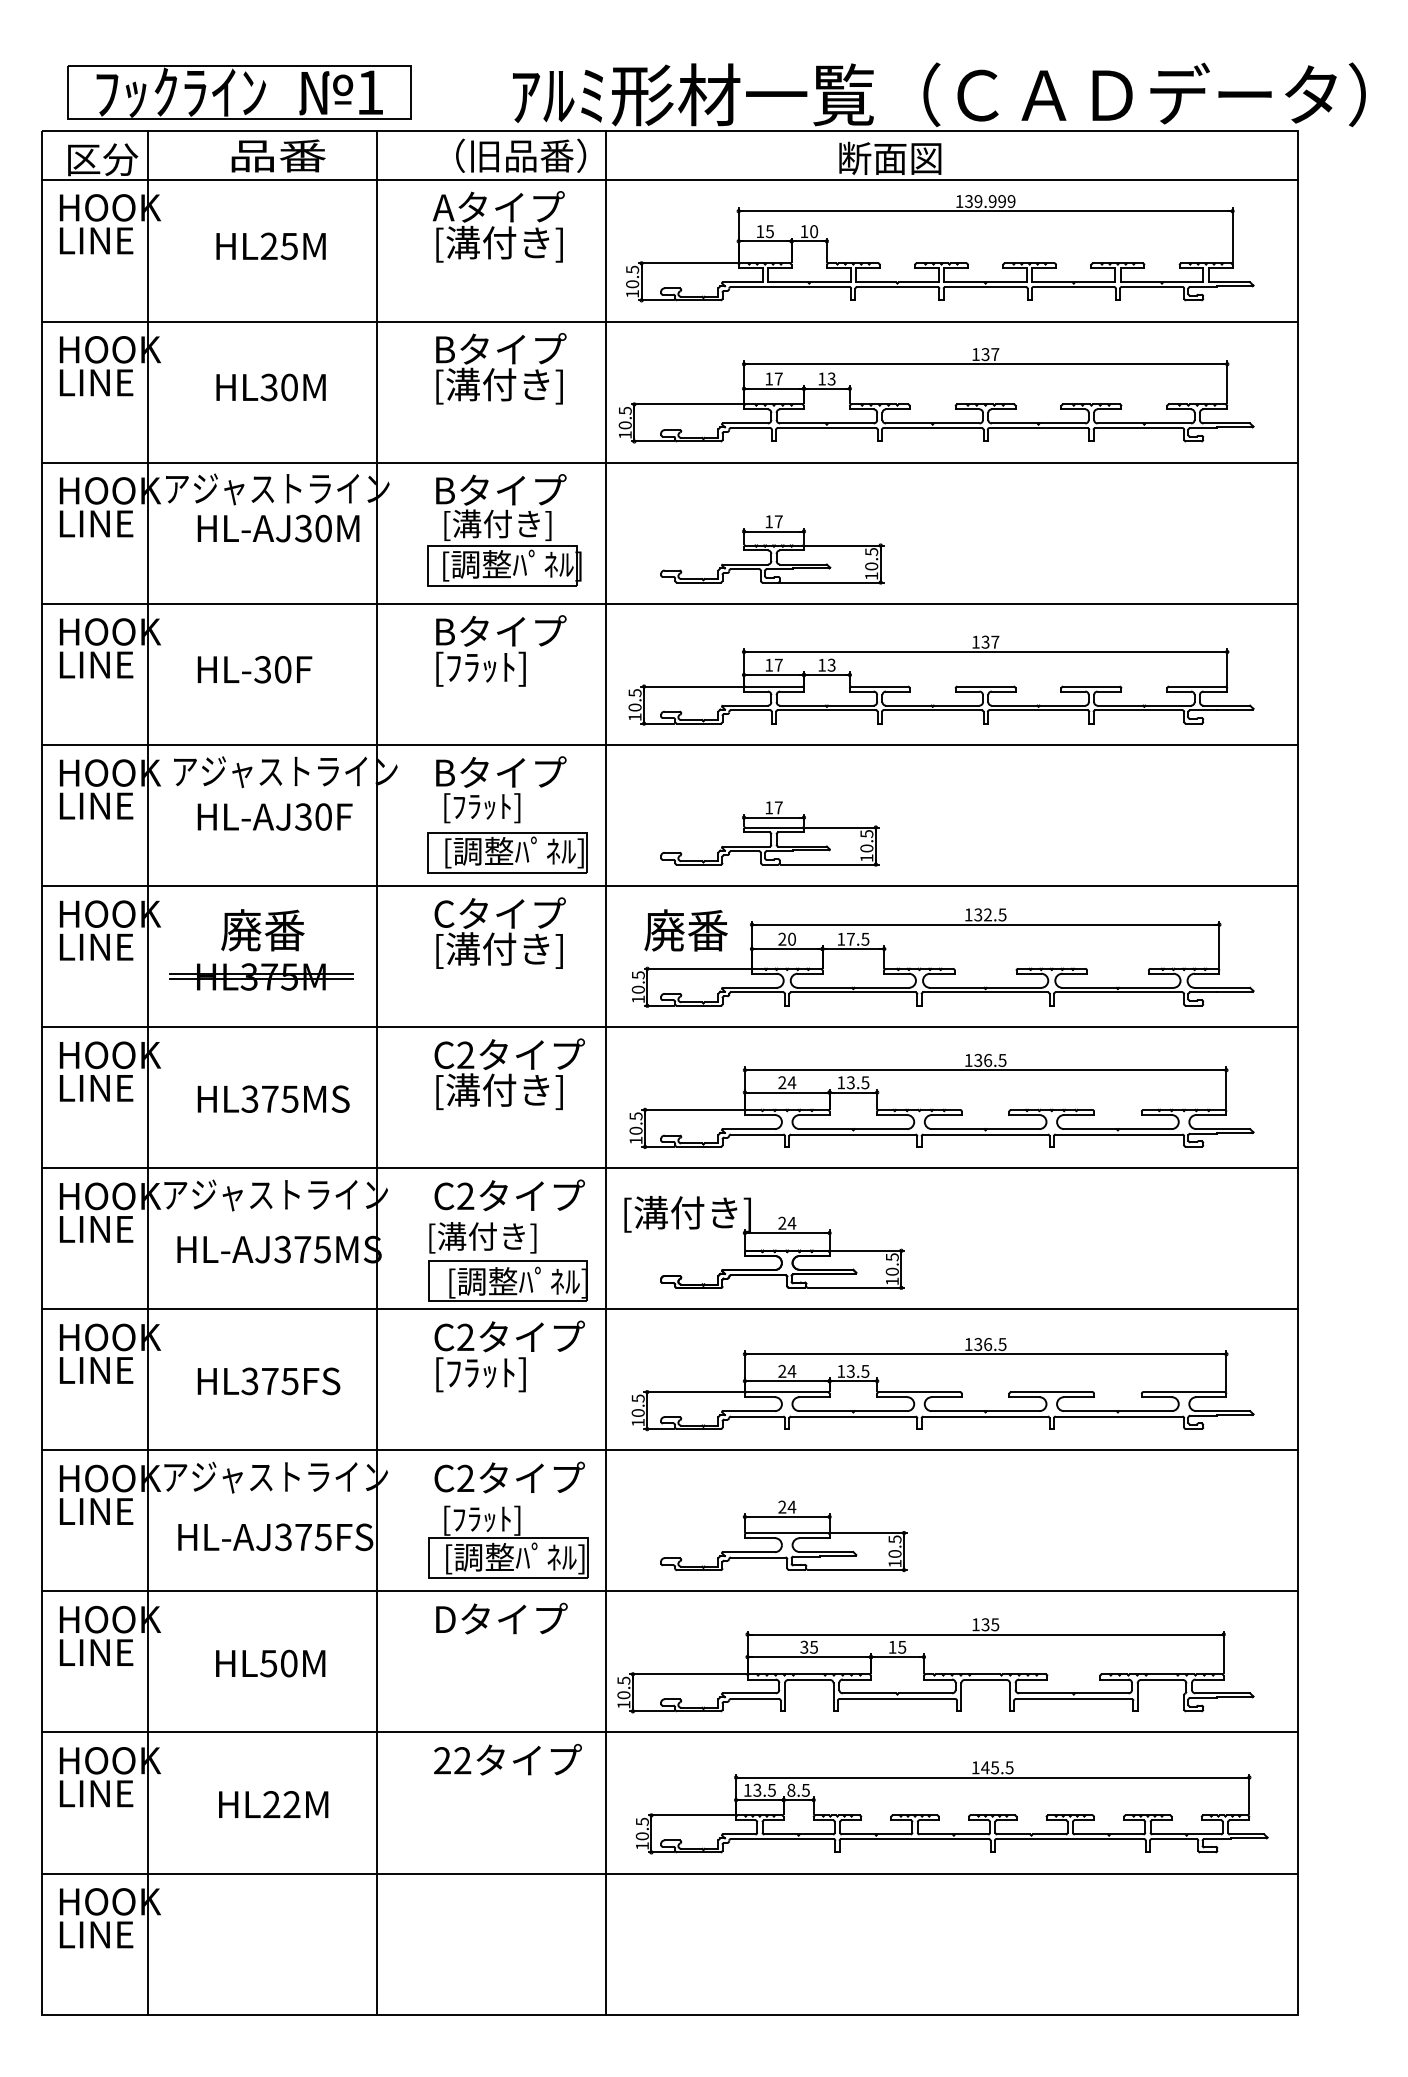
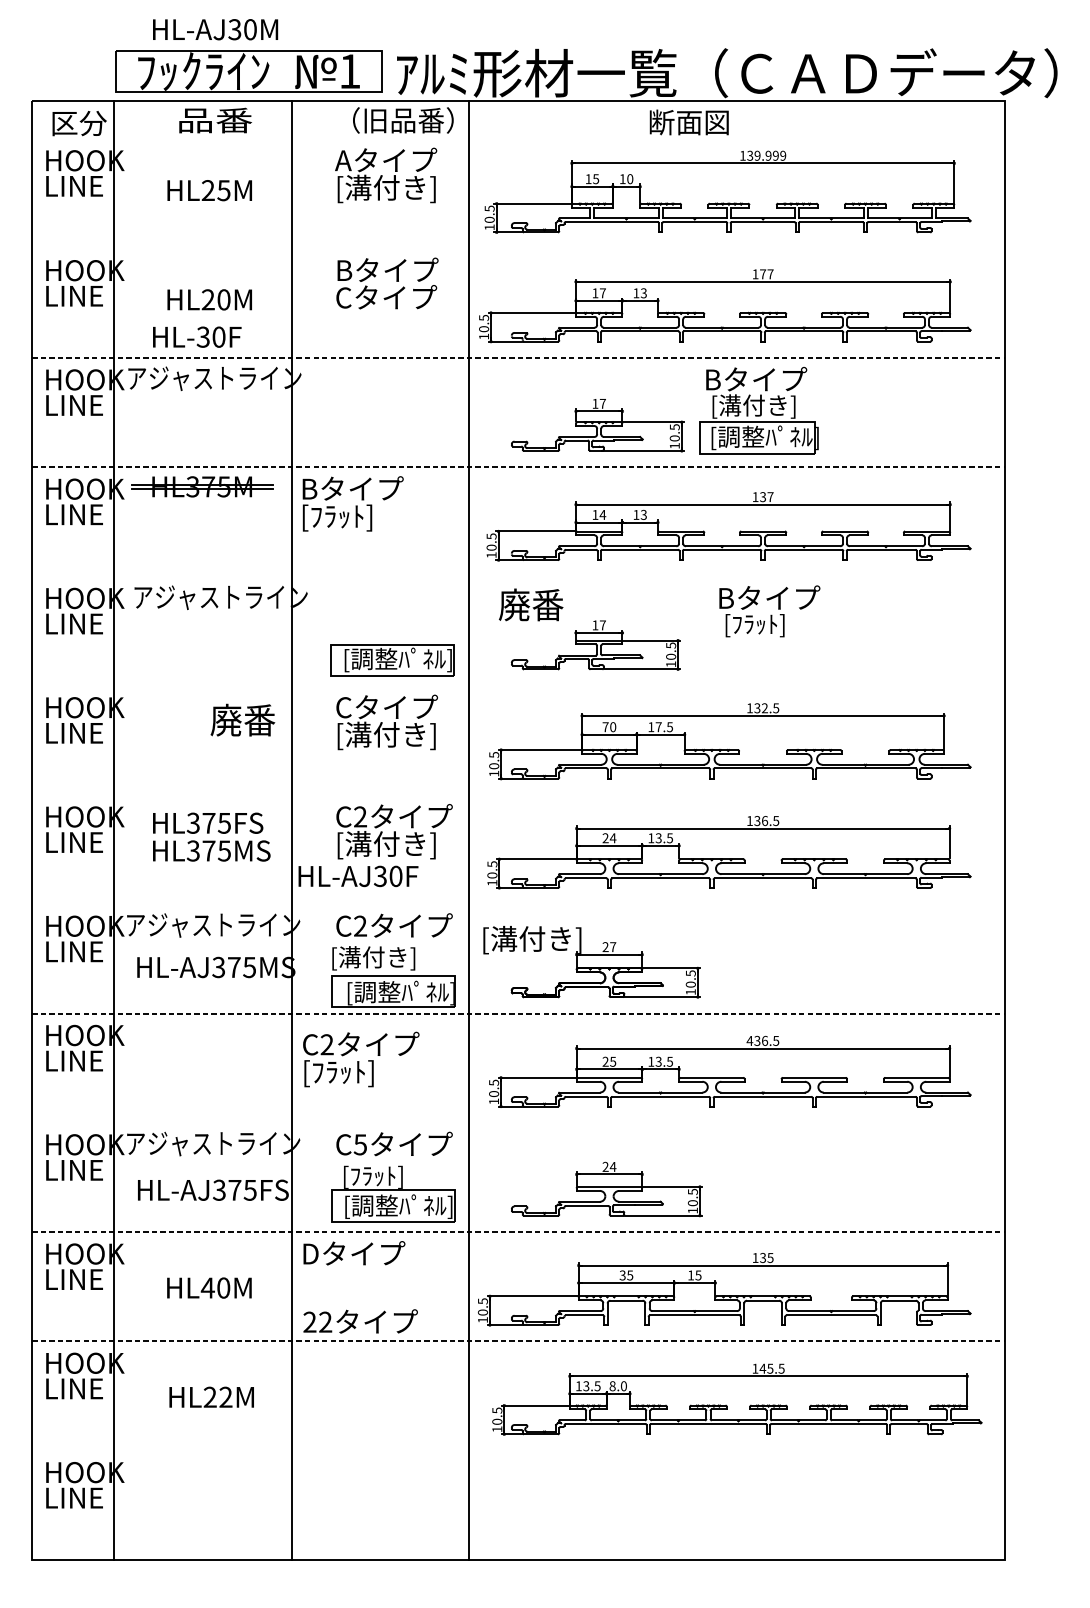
part: (239, 92) -> (248, 71), moved
line: (669, 180) -> (518, 139), removed
line: (669, 321) -> (518, 248), removed
text: (985, 354) -> (762, 274), 137 -> 177
text: (499, 385) -> (386, 298), [溝付き] -> Cタイプ
text: (268, 387) -> (207, 299), HL30M -> HL20M
line: (669, 462) -> (518, 357), solid -> dashed
text: (278, 528) -> (215, 29), moved
part: (504, 530) -> (759, 410), moved
line: (669, 603) -> (518, 467), solid -> dashed
text: (501, 650) -> (353, 503), moved
text: (778, 664) -> (602, 514), 17 -> 14
text: (254, 669) -> (196, 337), moved
line: (669, 744) -> (518, 576), removed
text: (501, 789) -> (769, 611), moved
text: (274, 816) -> (357, 876), moved
line: (669, 885) -> (518, 685), removed
text: (262, 930) -> (242, 720), moved
text: (685, 930) -> (530, 604), moved
text: (782, 938) -> (605, 726), 20 -> 70
part: (261, 976) -> (202, 486), moved
line: (669, 1027) -> (518, 795), removed
line: (669, 1168) -> (518, 904), removed
text: (791, 1223) -> (612, 947), 24 -> 27
line: (669, 1309) -> (518, 1013), solid -> dashed
text: (968, 1344) -> (749, 1040), 136.5 -> 436.5
text: (509, 1356) -> (361, 1059), moved
text: (791, 1371) -> (612, 1061), 24 -> 25
text: (268, 1381) -> (207, 823), moved
line: (669, 1450) -> (518, 1123), removed
text: (465, 1478) -> (360, 1144), C2 -> C5
line: (669, 1591) -> (518, 1232), solid -> dashed
text: (501, 1618) -> (354, 1253), moved
text: (268, 1663) -> (207, 1288), HL50M -> HL40M
line: (669, 1732) -> (518, 1341), solid -> dashed
text: (507, 1759) -> (360, 1321), moved
text: (805, 1789) -> (623, 1385), 8.5 -> 8.0
line: (669, 1873) -> (518, 1450), removed

